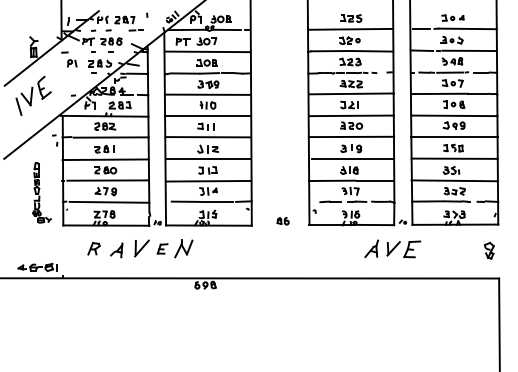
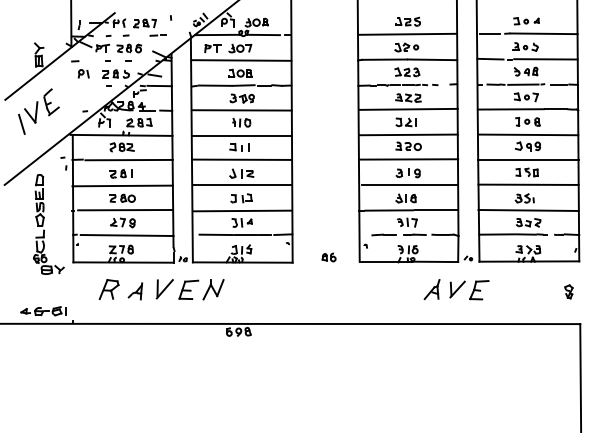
part: (41, 192) -> (48, 224), size x1.43
part: (93, 248) -> (108, 289), size x1.43
part: (162, 248) -> (188, 289), size x1.67
part: (488, 250) -> (568, 291), size x0.71

